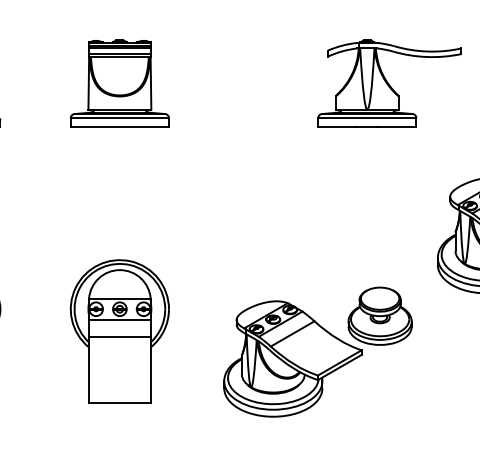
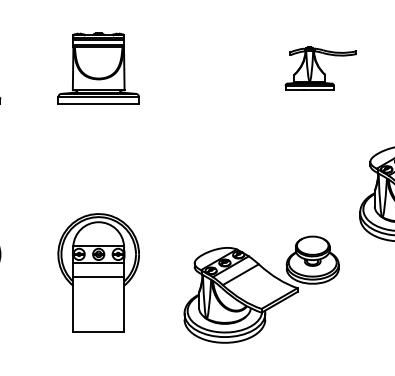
part: (389, 83) -> (320, 68), size x0.6

